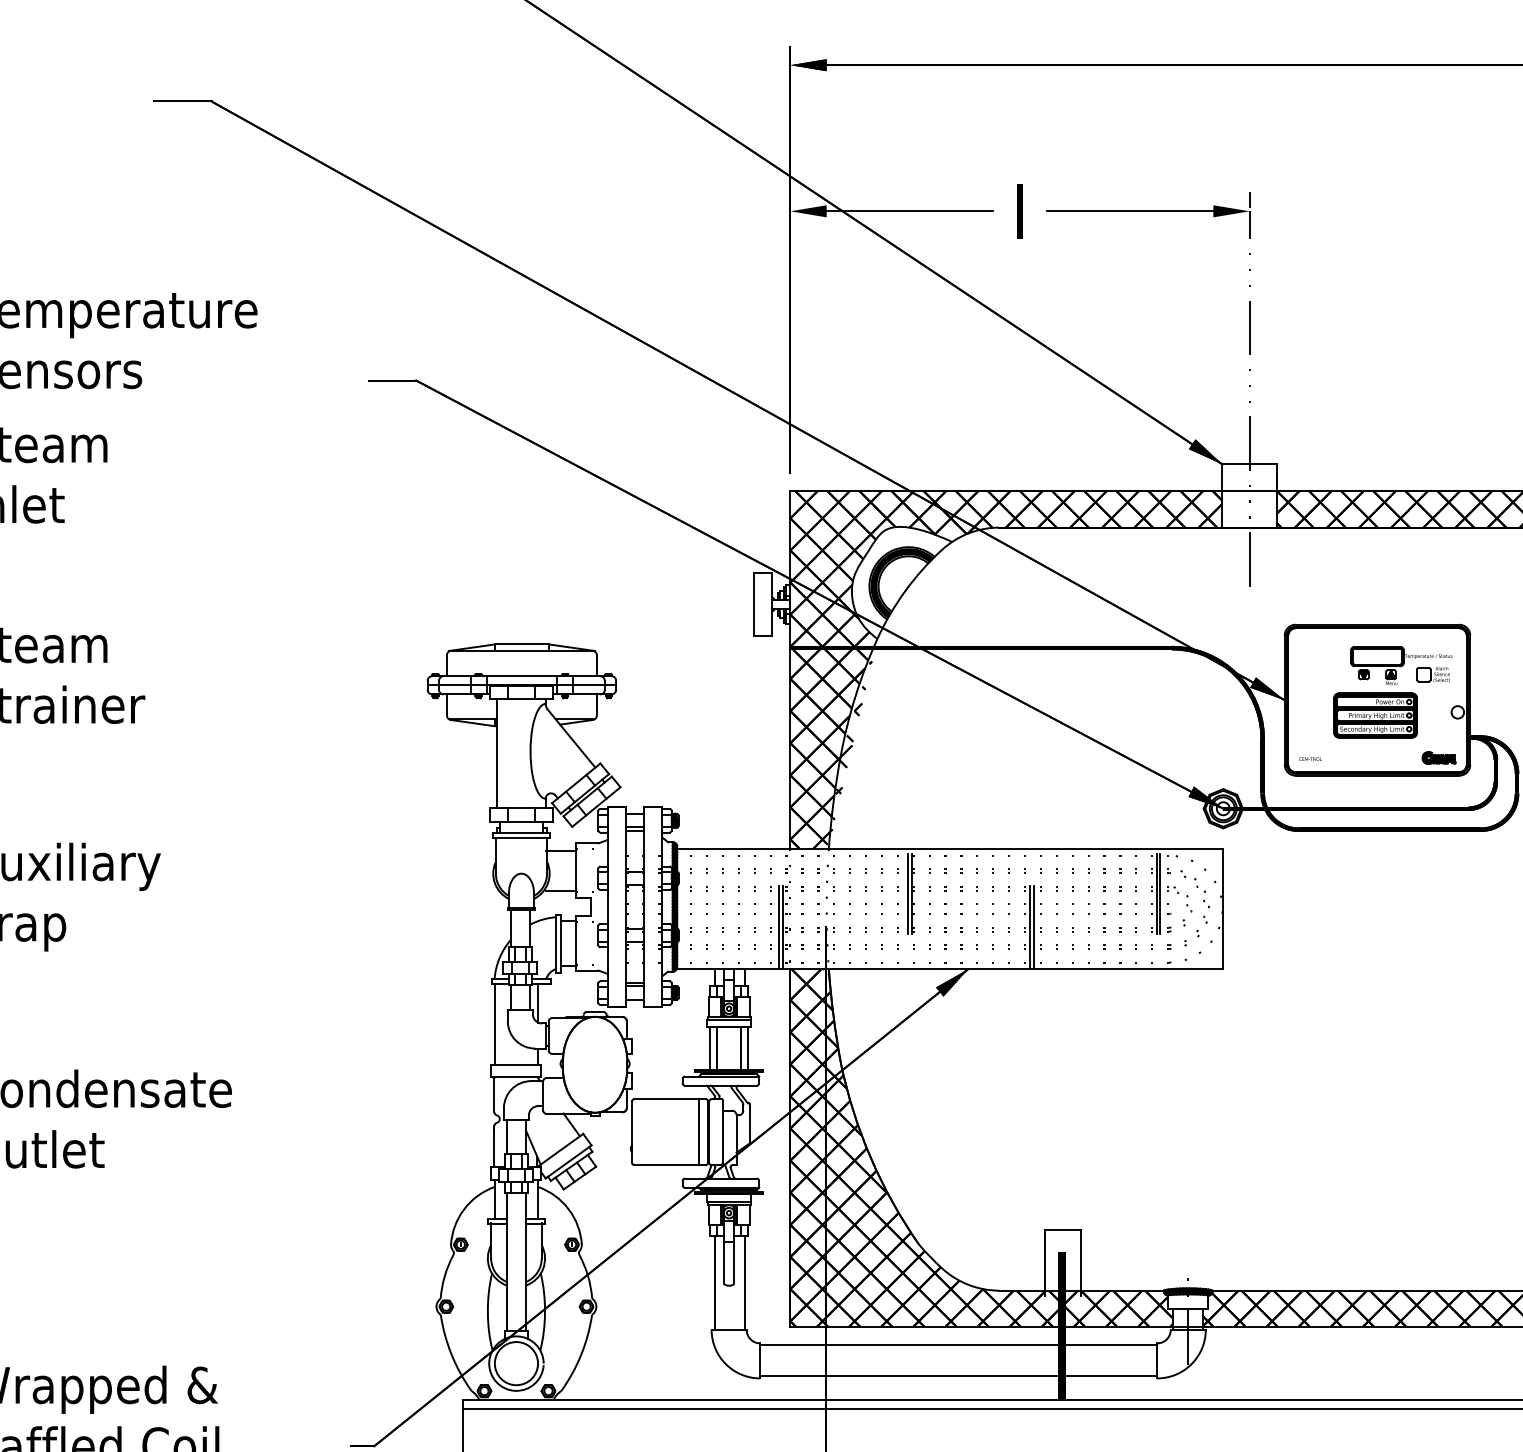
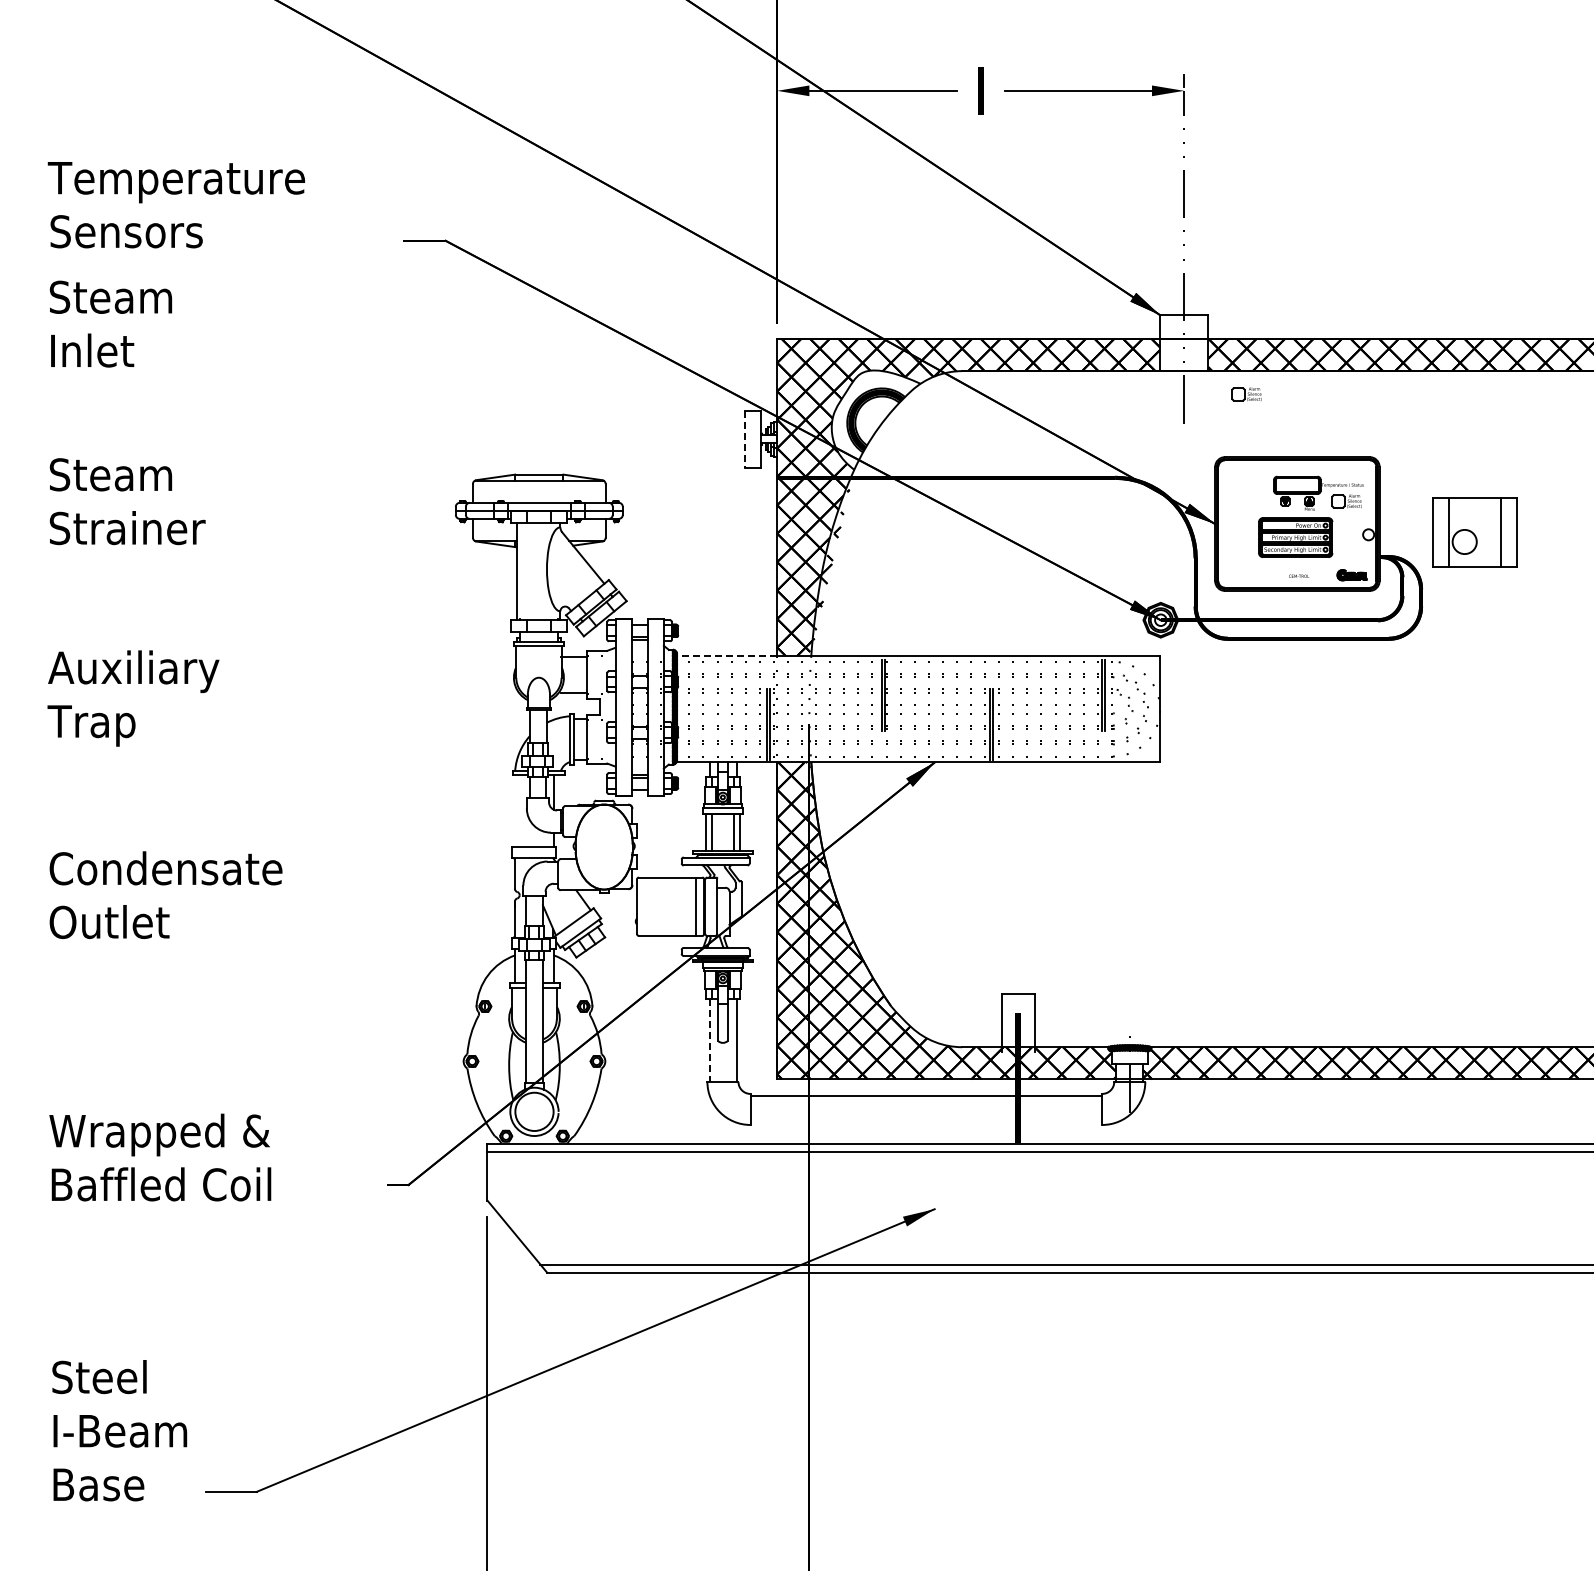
part: (1320, 554) -> (1246, 394), added
line: (754, 604) -> (745, 439), solid -> dashed
text: (1310, 758) -> (1299, 575), moved
line: (734, 848) -> (727, 655), solid -> dashed
line: (495, 1024) -> (515, 811), removed
line: (715, 1283) -> (710, 1040), solid -> dashed
line: (958, 1375) -> (926, 1122), removed

